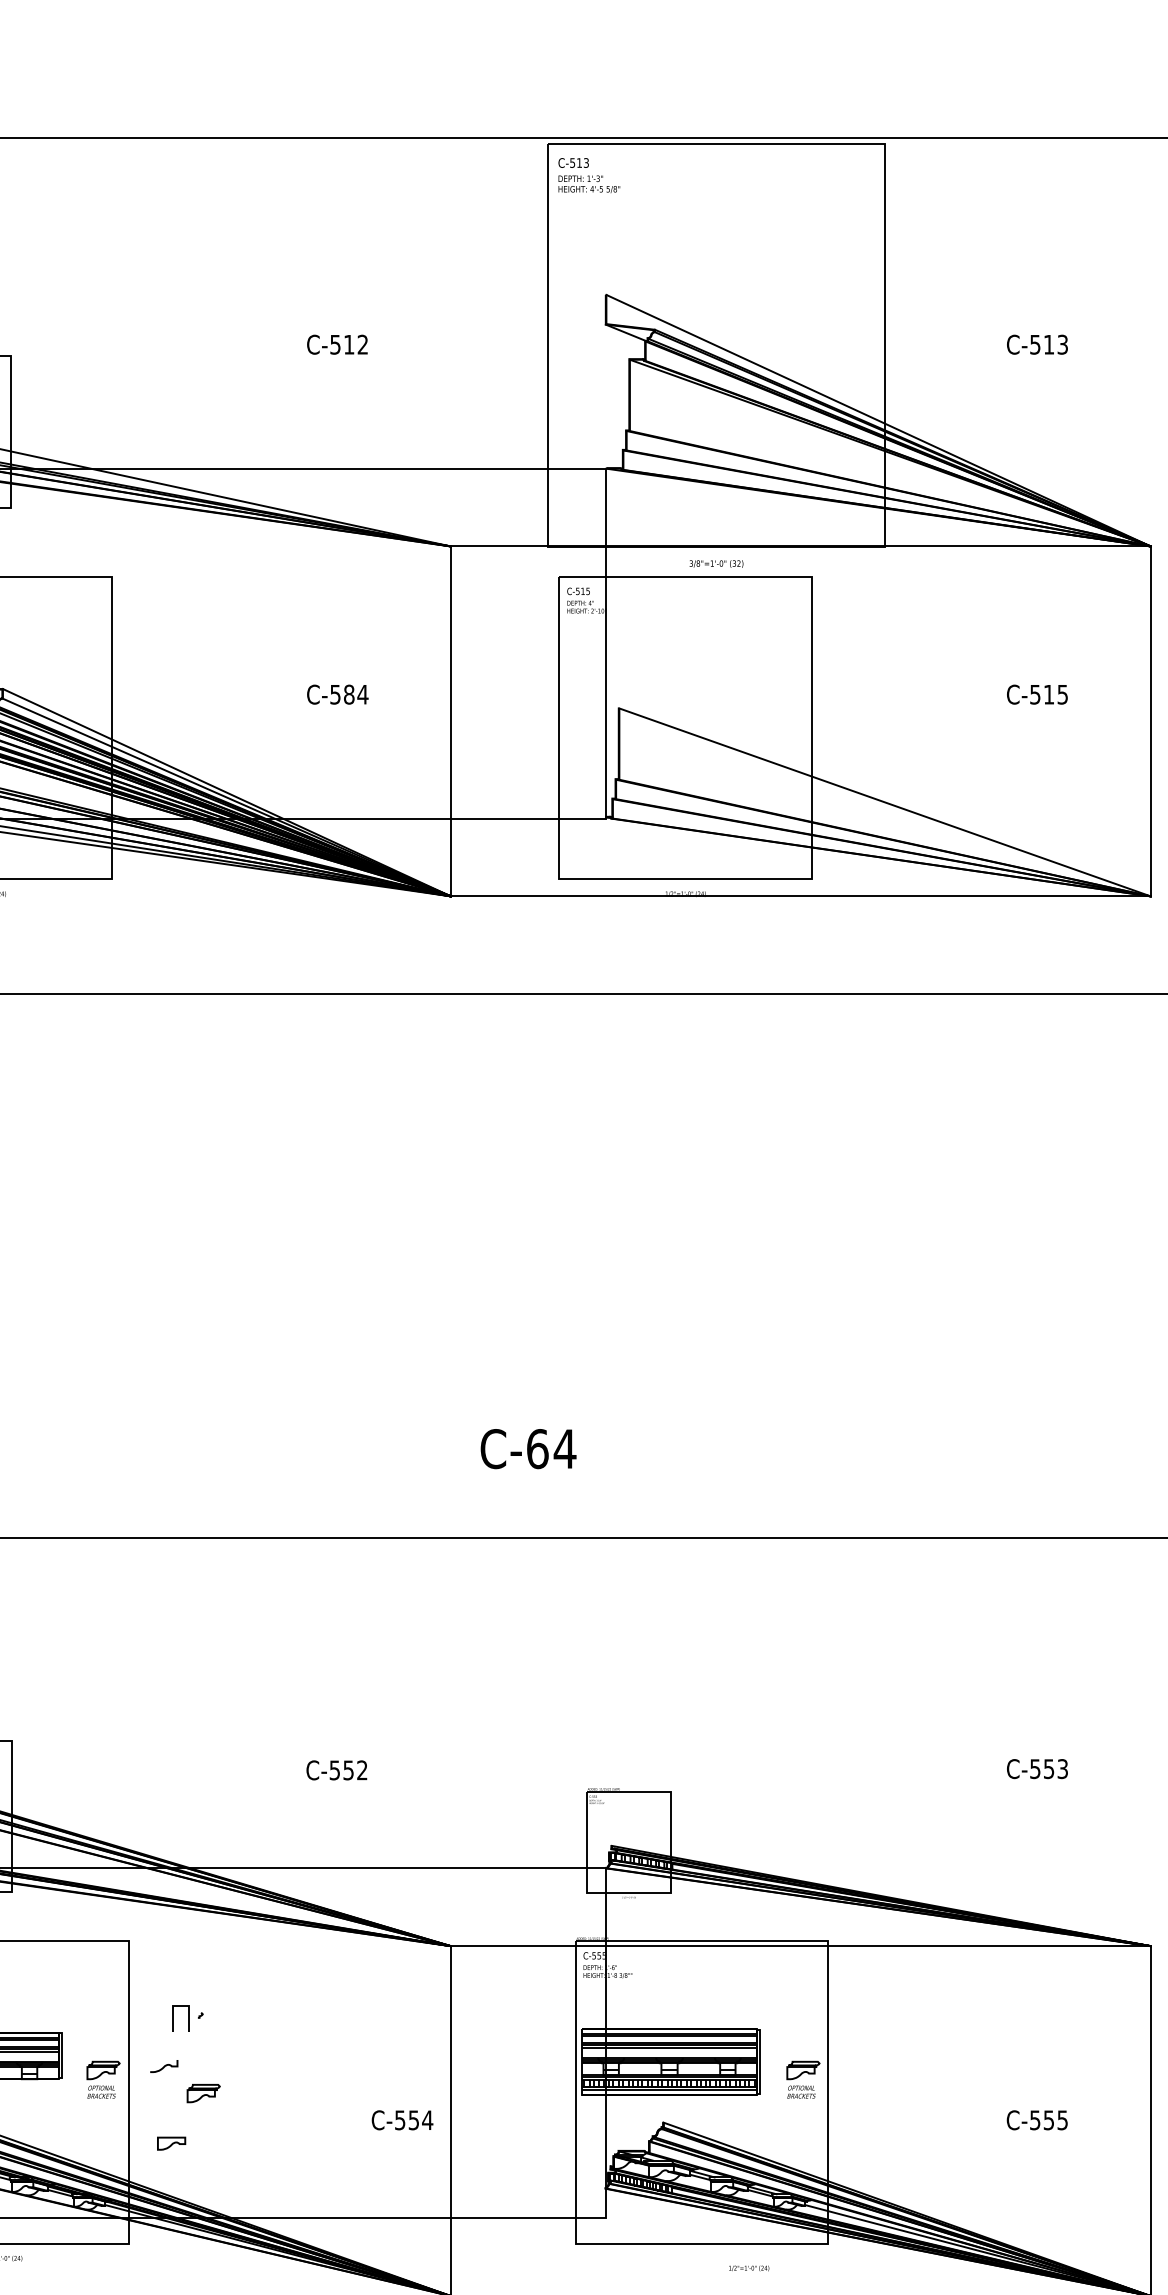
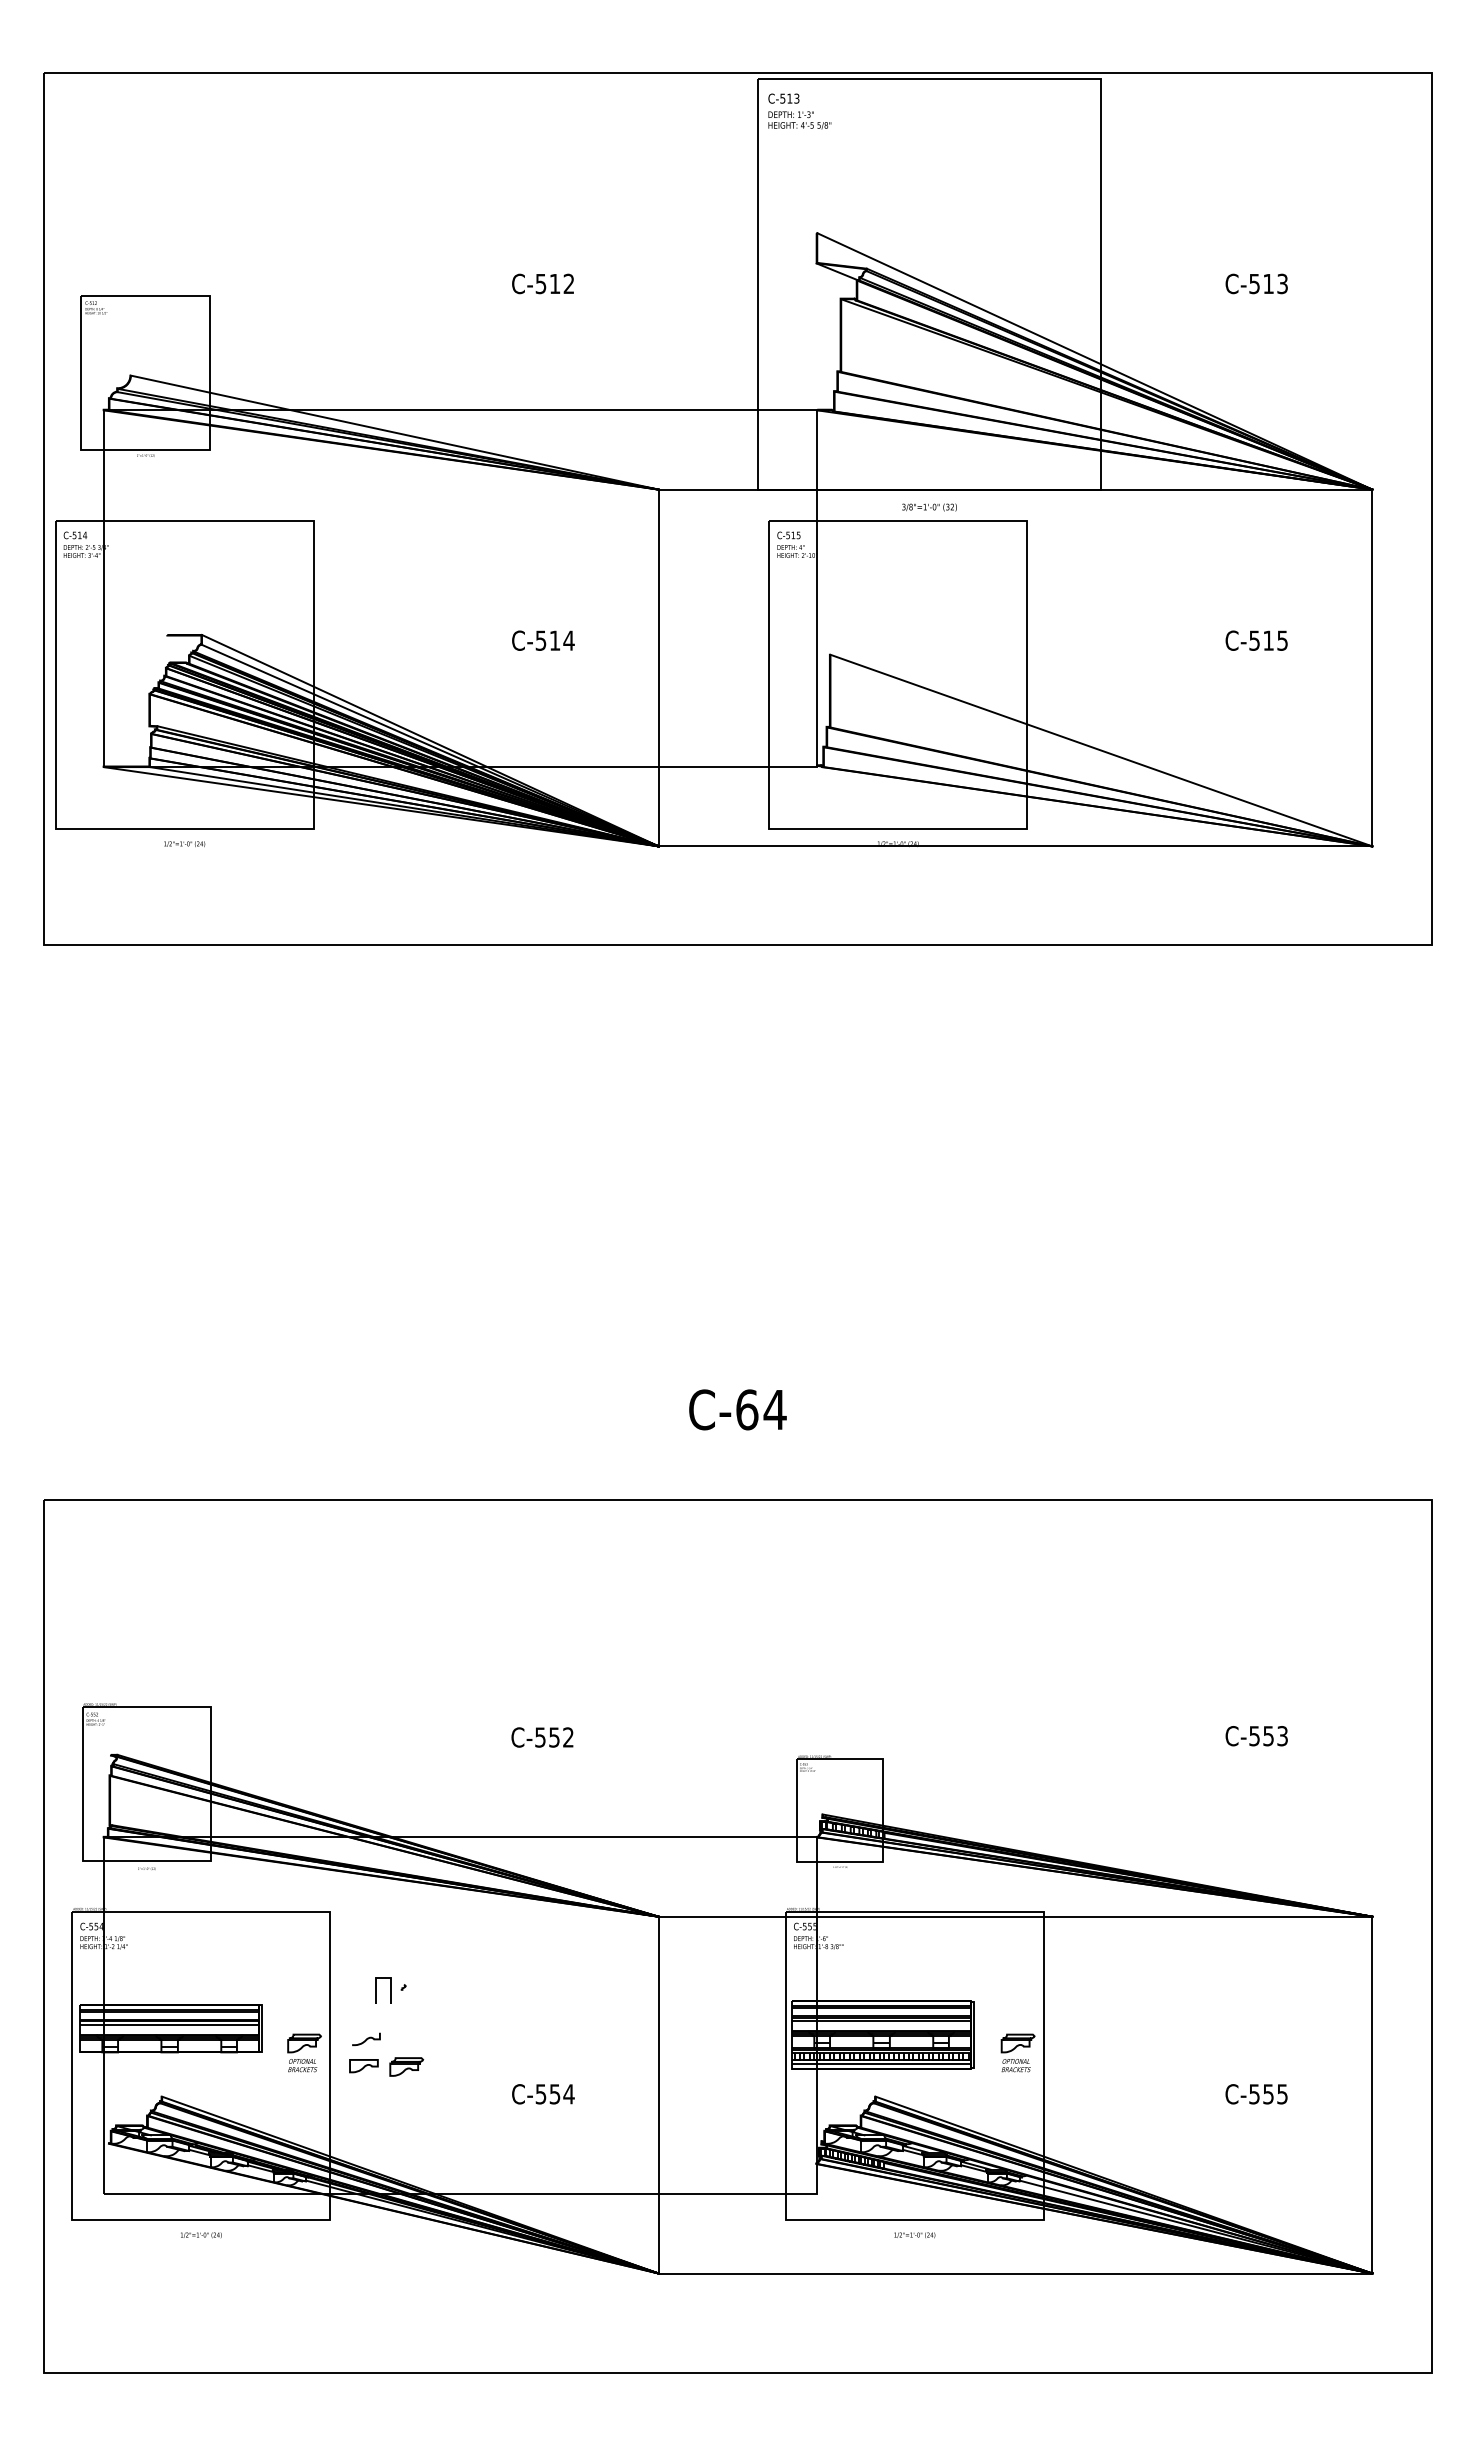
text: (348, 694) -> (554, 640), C-584 -> C-514
text: (402, 2120) -> (543, 2094), moved
part: (171, 2144) -> (363, 2066), moved
text: (748, 2268) -> (914, 2235), moved

